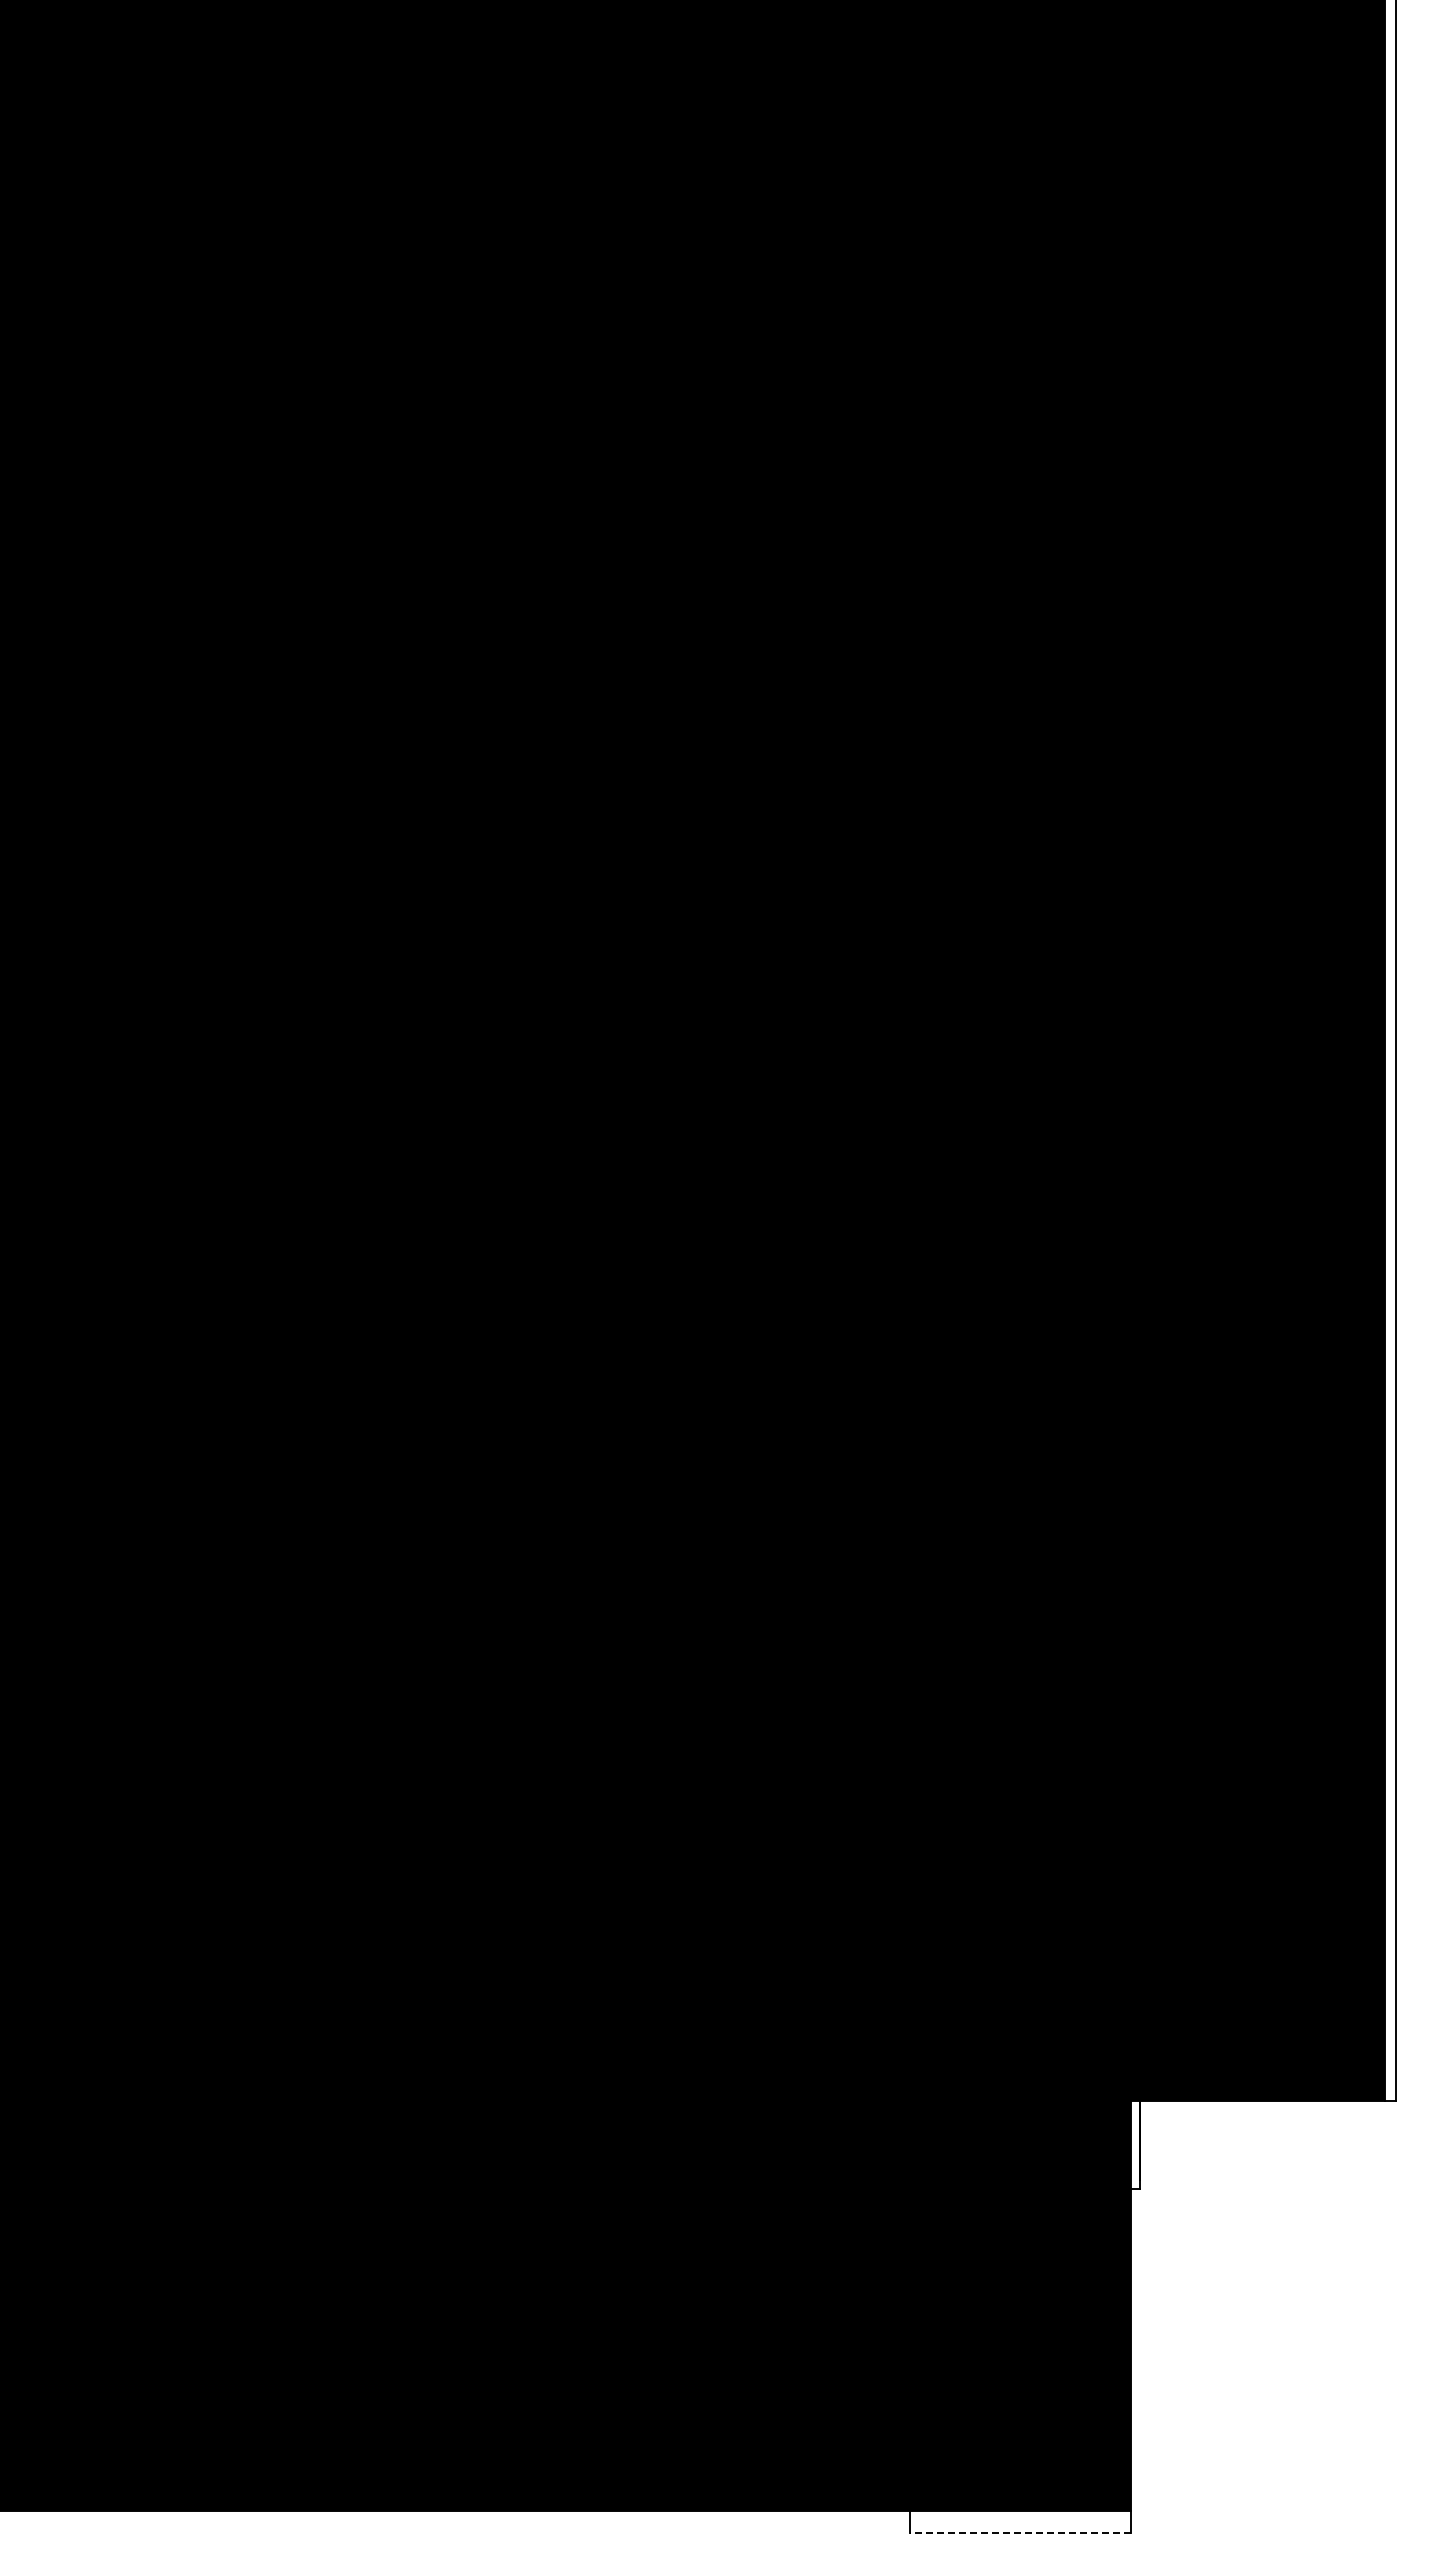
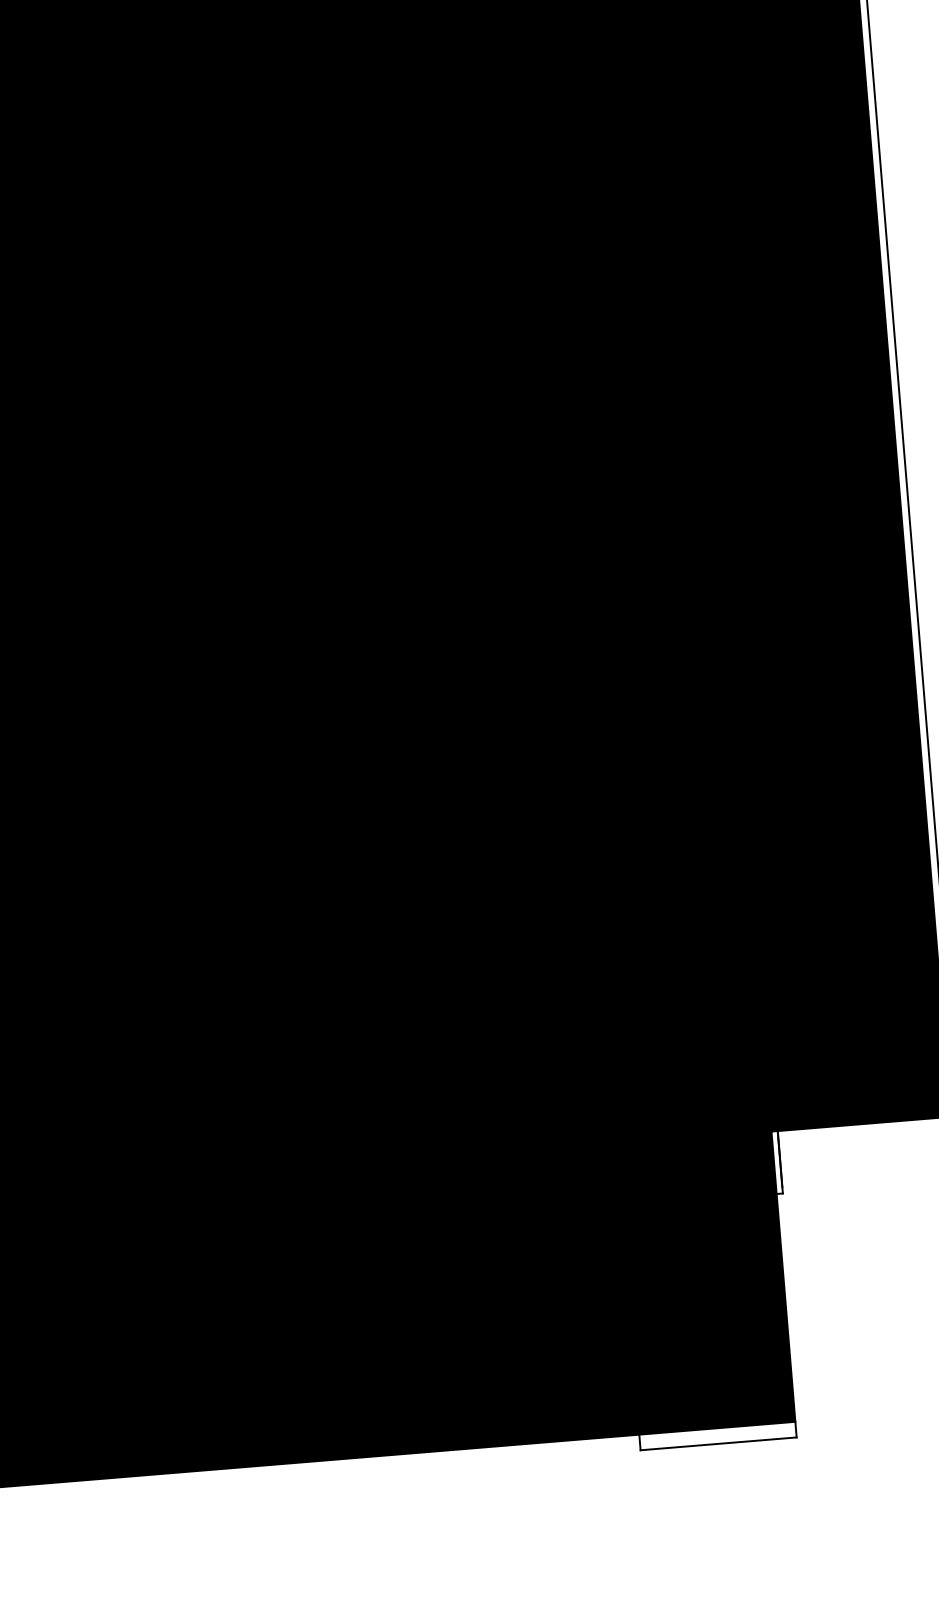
line: (1020, 2532) -> (718, 1443), dashed -> solid

